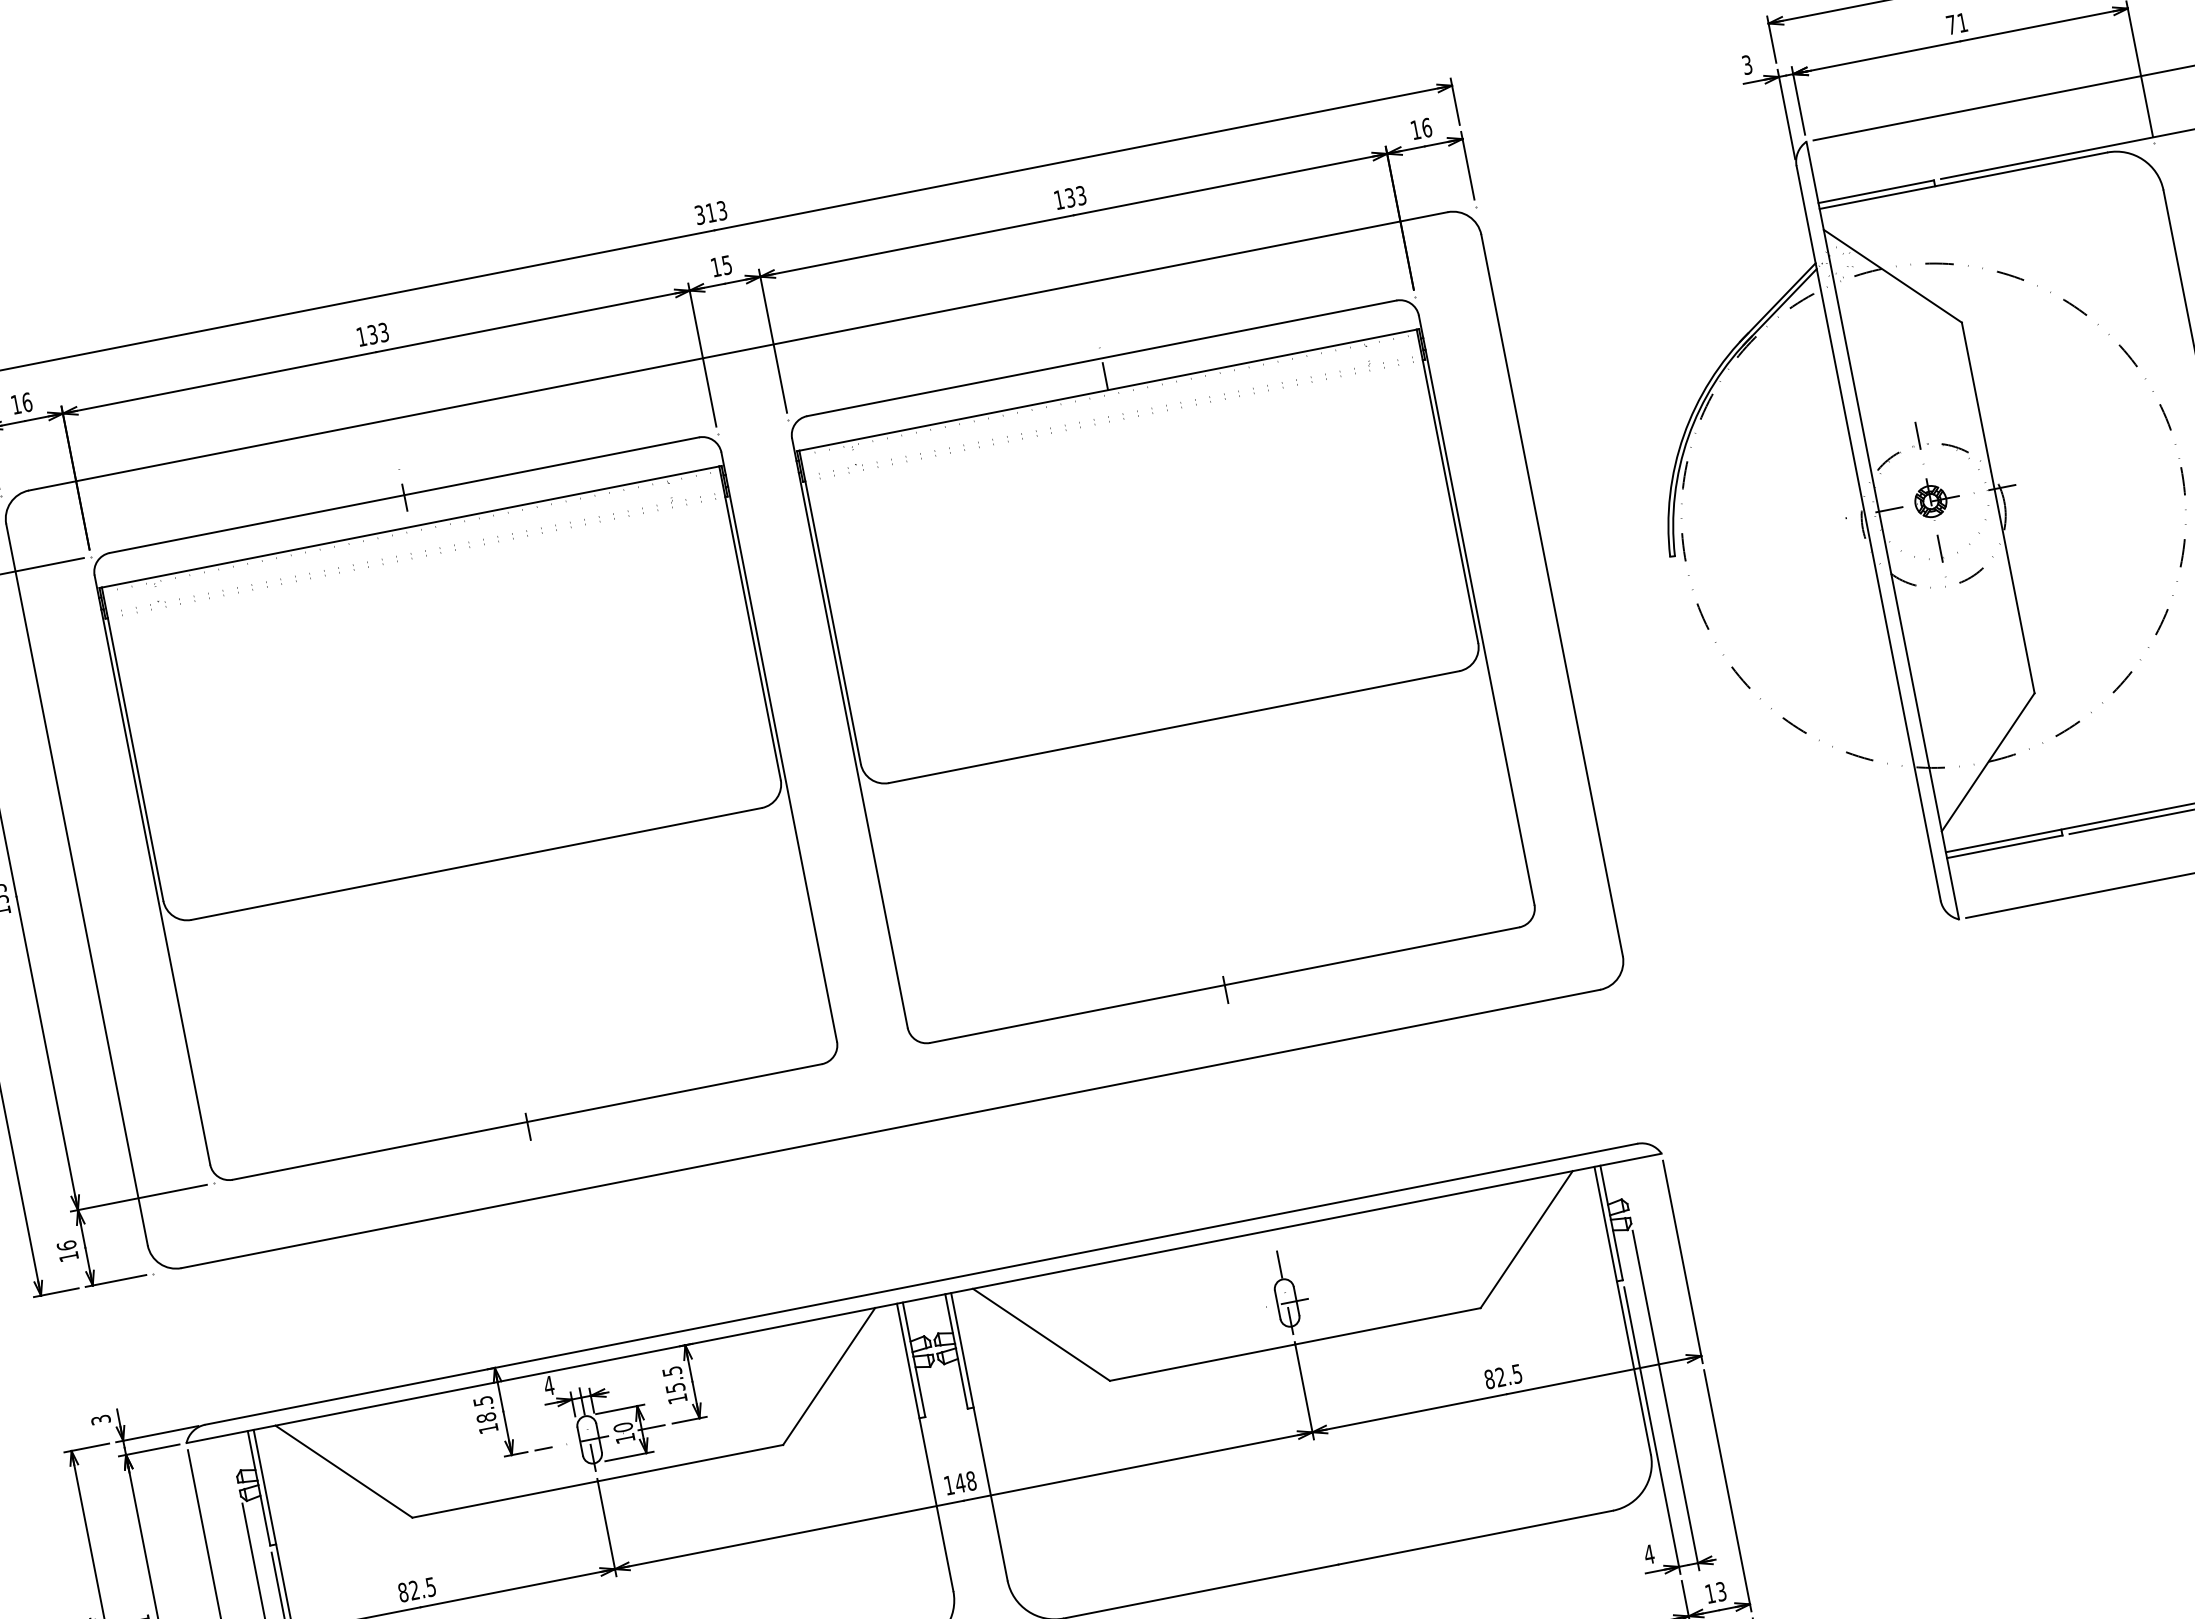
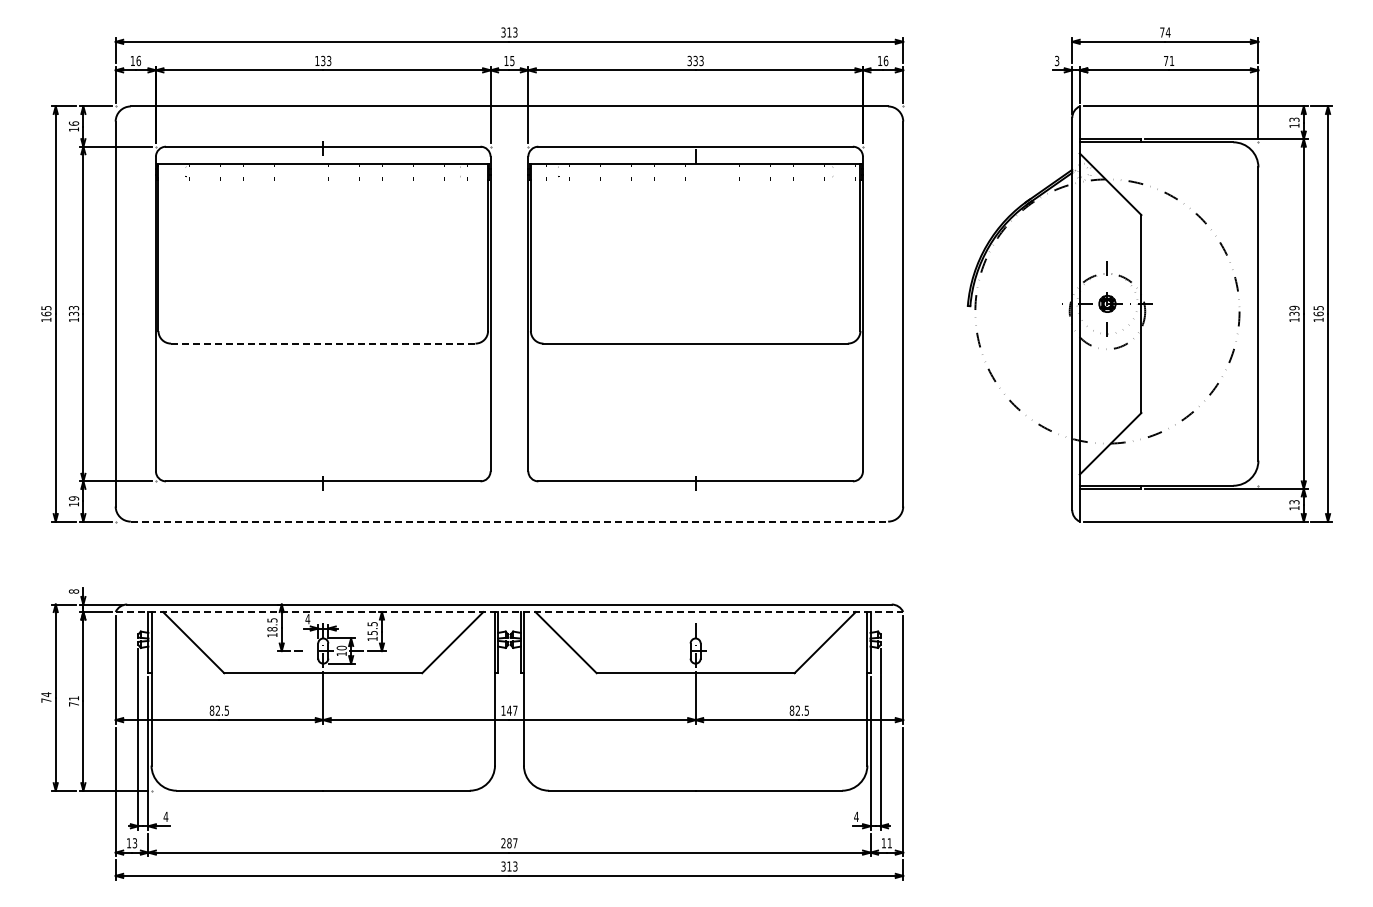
text: (1058, 199) -> (689, 60), 133 -> 333
line: (477, 863) -> (323, 343), solid -> dashed
line: (890, 1128) -> (509, 521), solid -> dashed
text: (65, 1245) -> (73, 498), 16 -> 19
line: (924, 1299) -> (509, 612), solid -> dashed
text: (101, 1419) -> (74, 591), 3 -> 8
text: (971, 1480) -> (515, 710), 148 -> 147
text: (1720, 1592) -> (889, 843), 13 -> 11

